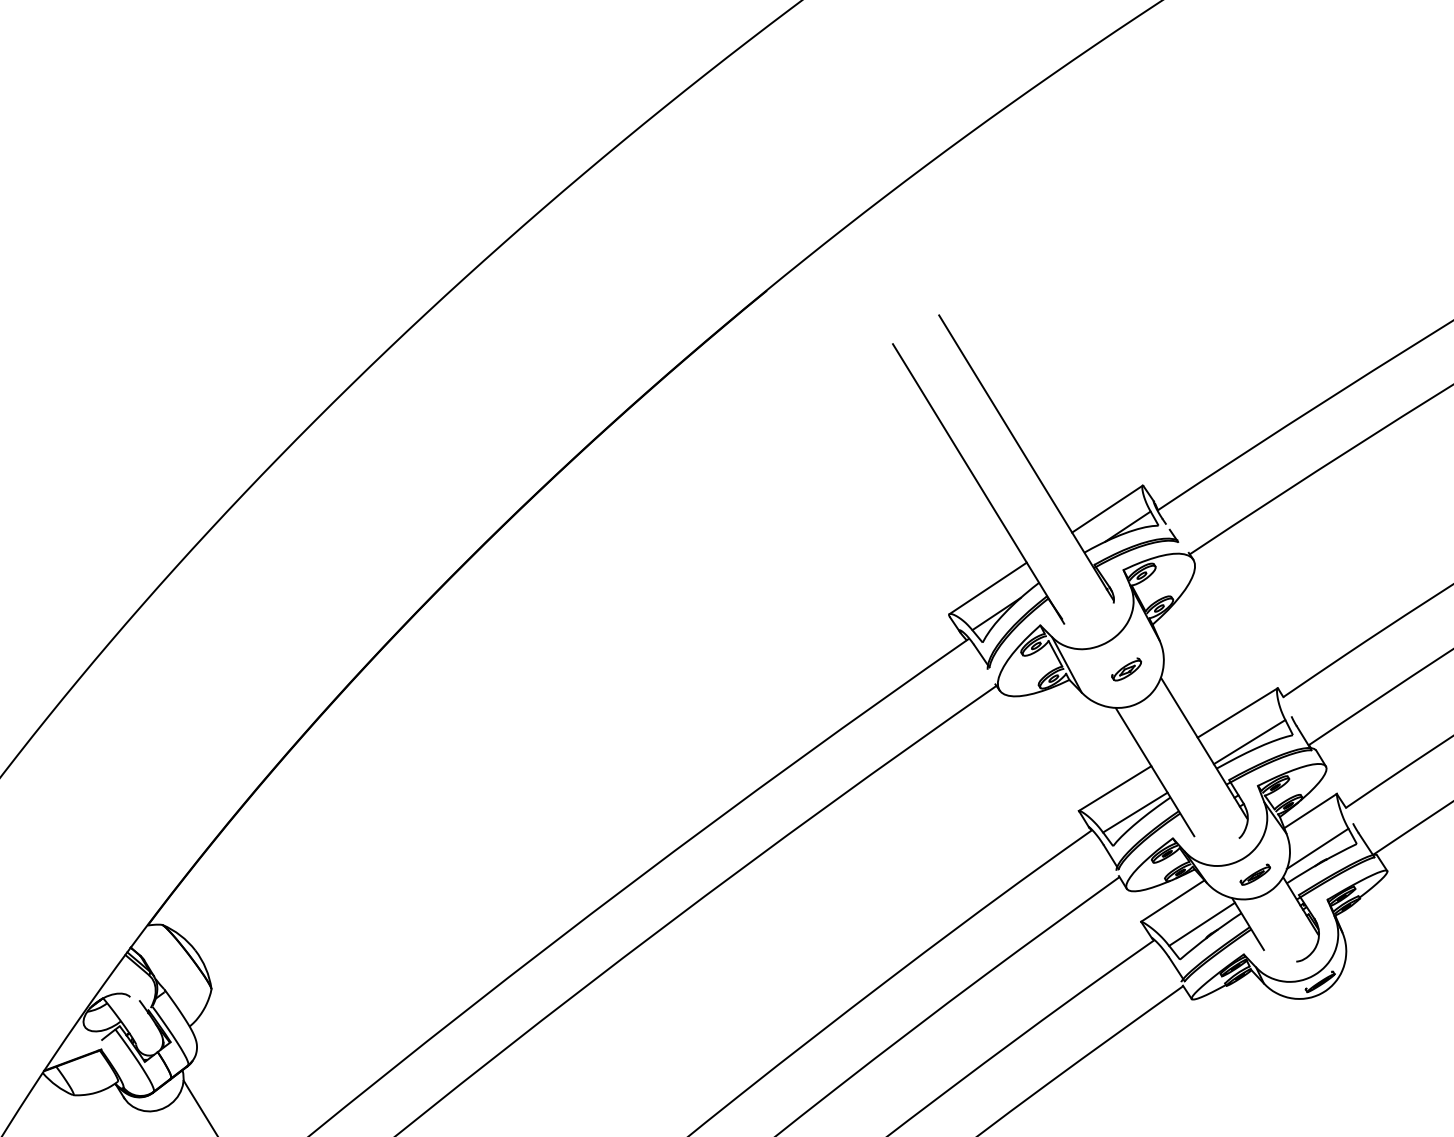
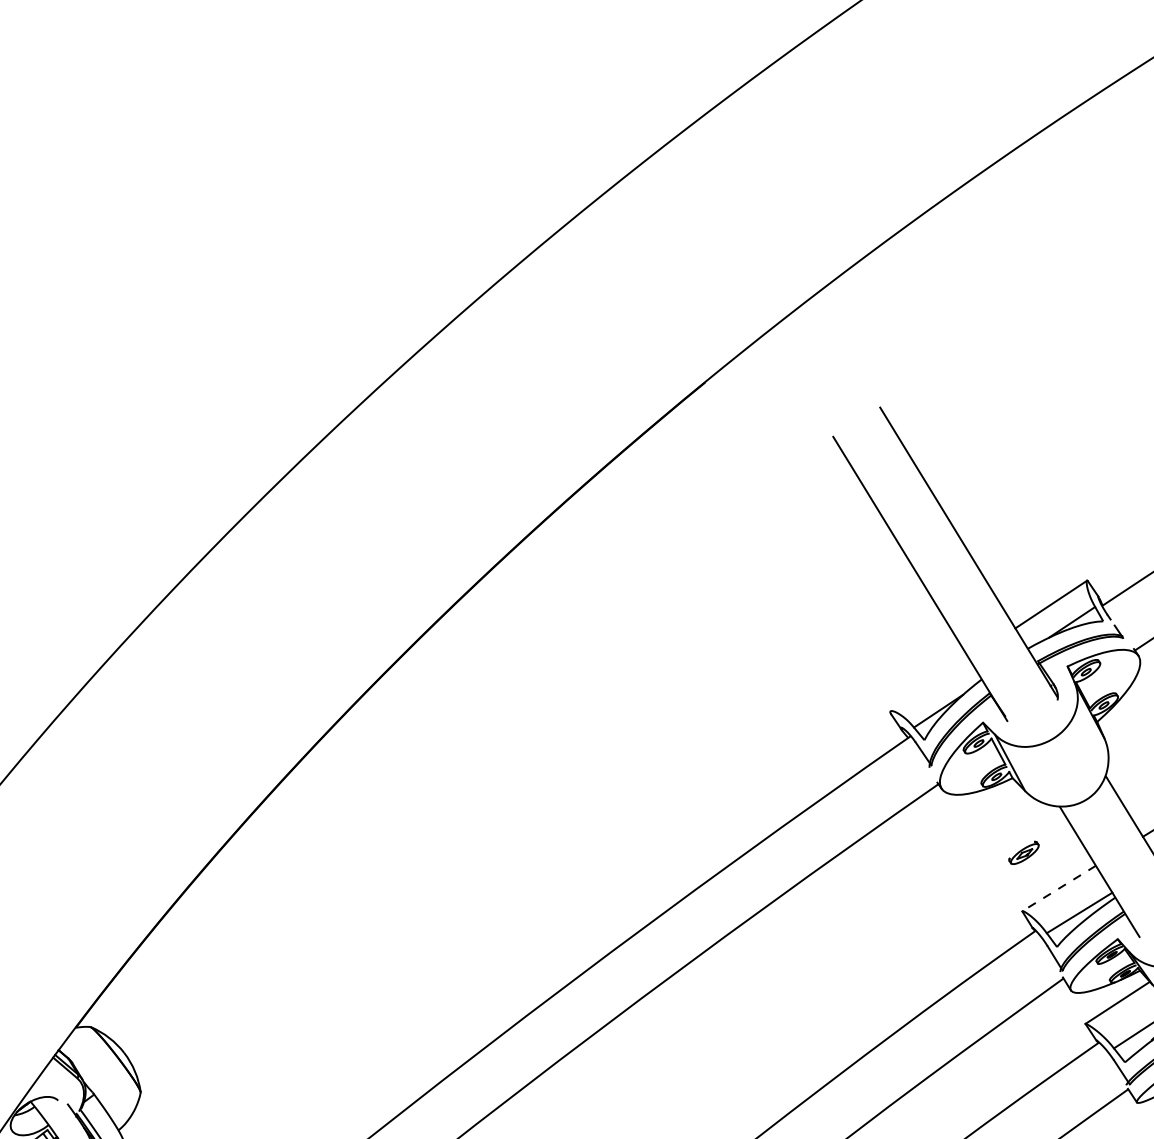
line: (987, 588) -> (929, 685), removed
part: (1126, 669) -> (1023, 852), moved
line: (1115, 788) -> (1059, 888), solid -> dashed

